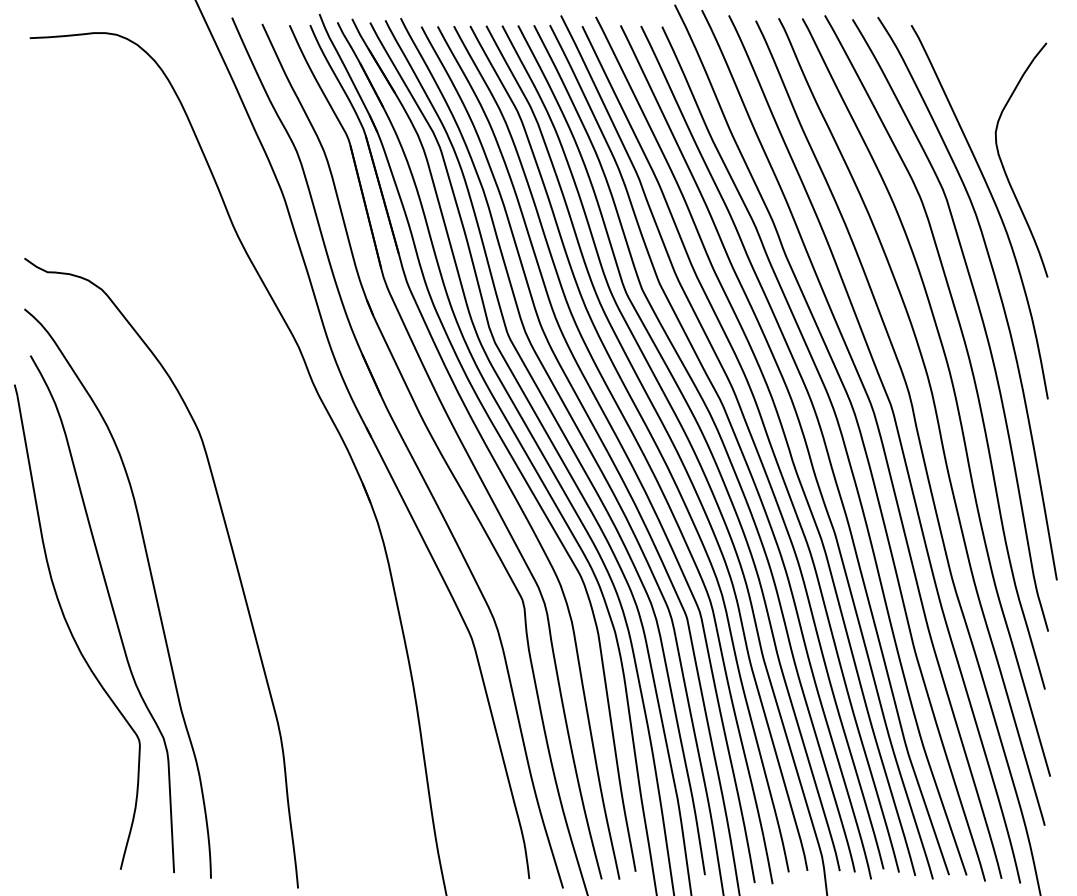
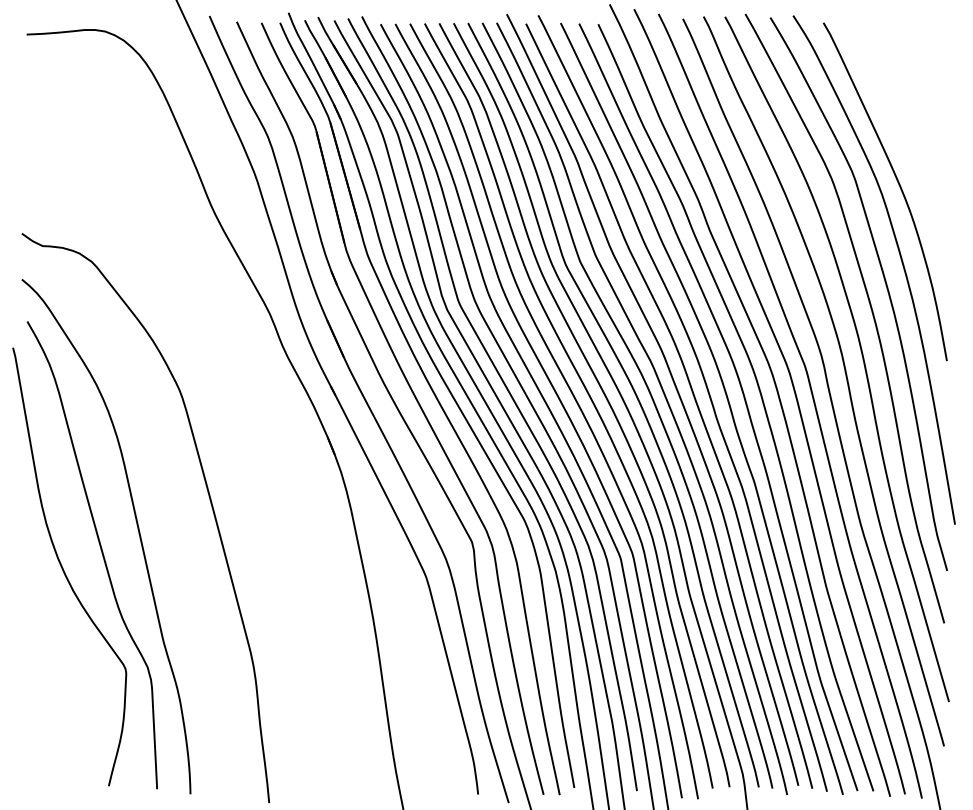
curve: (1004, 166) -> (907, 150), removed

